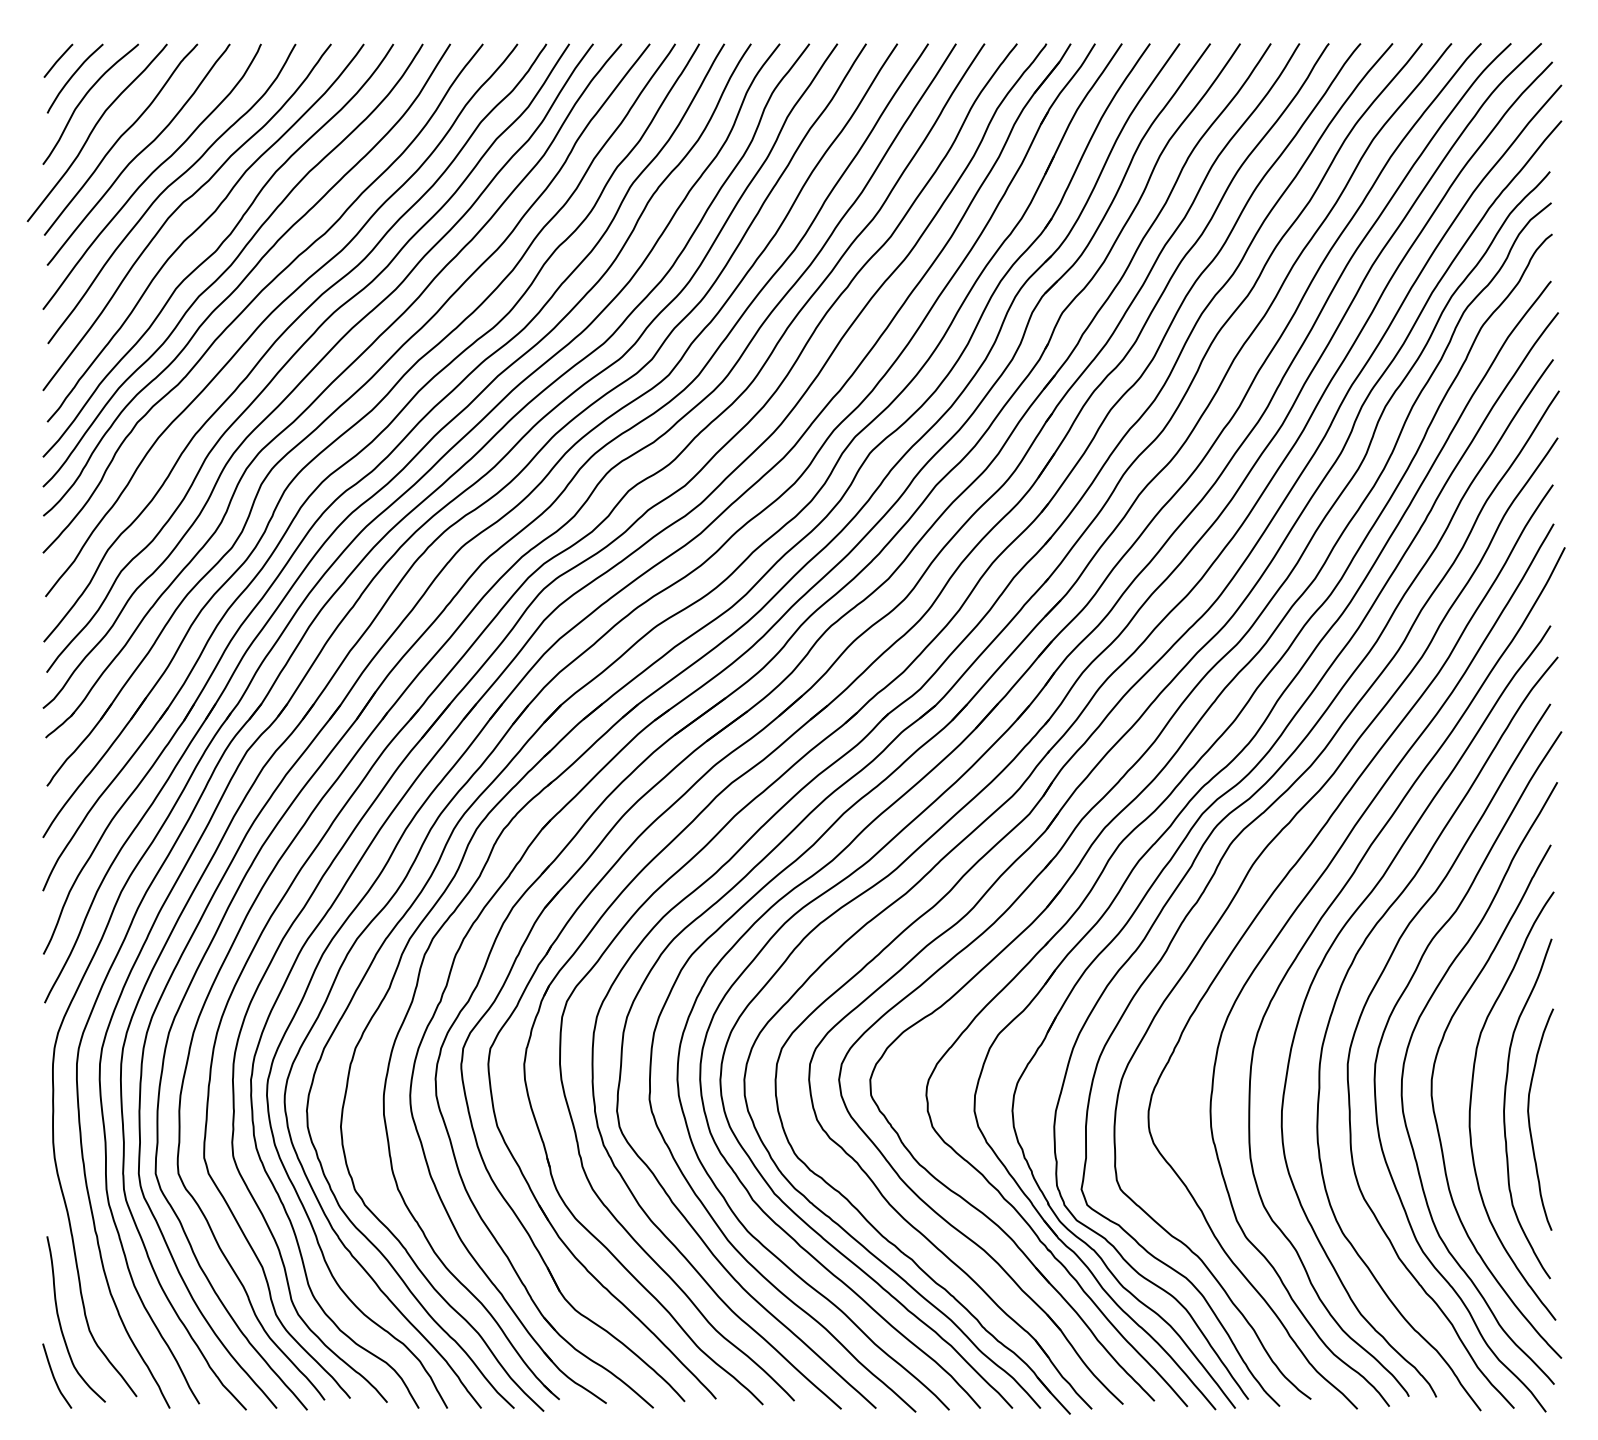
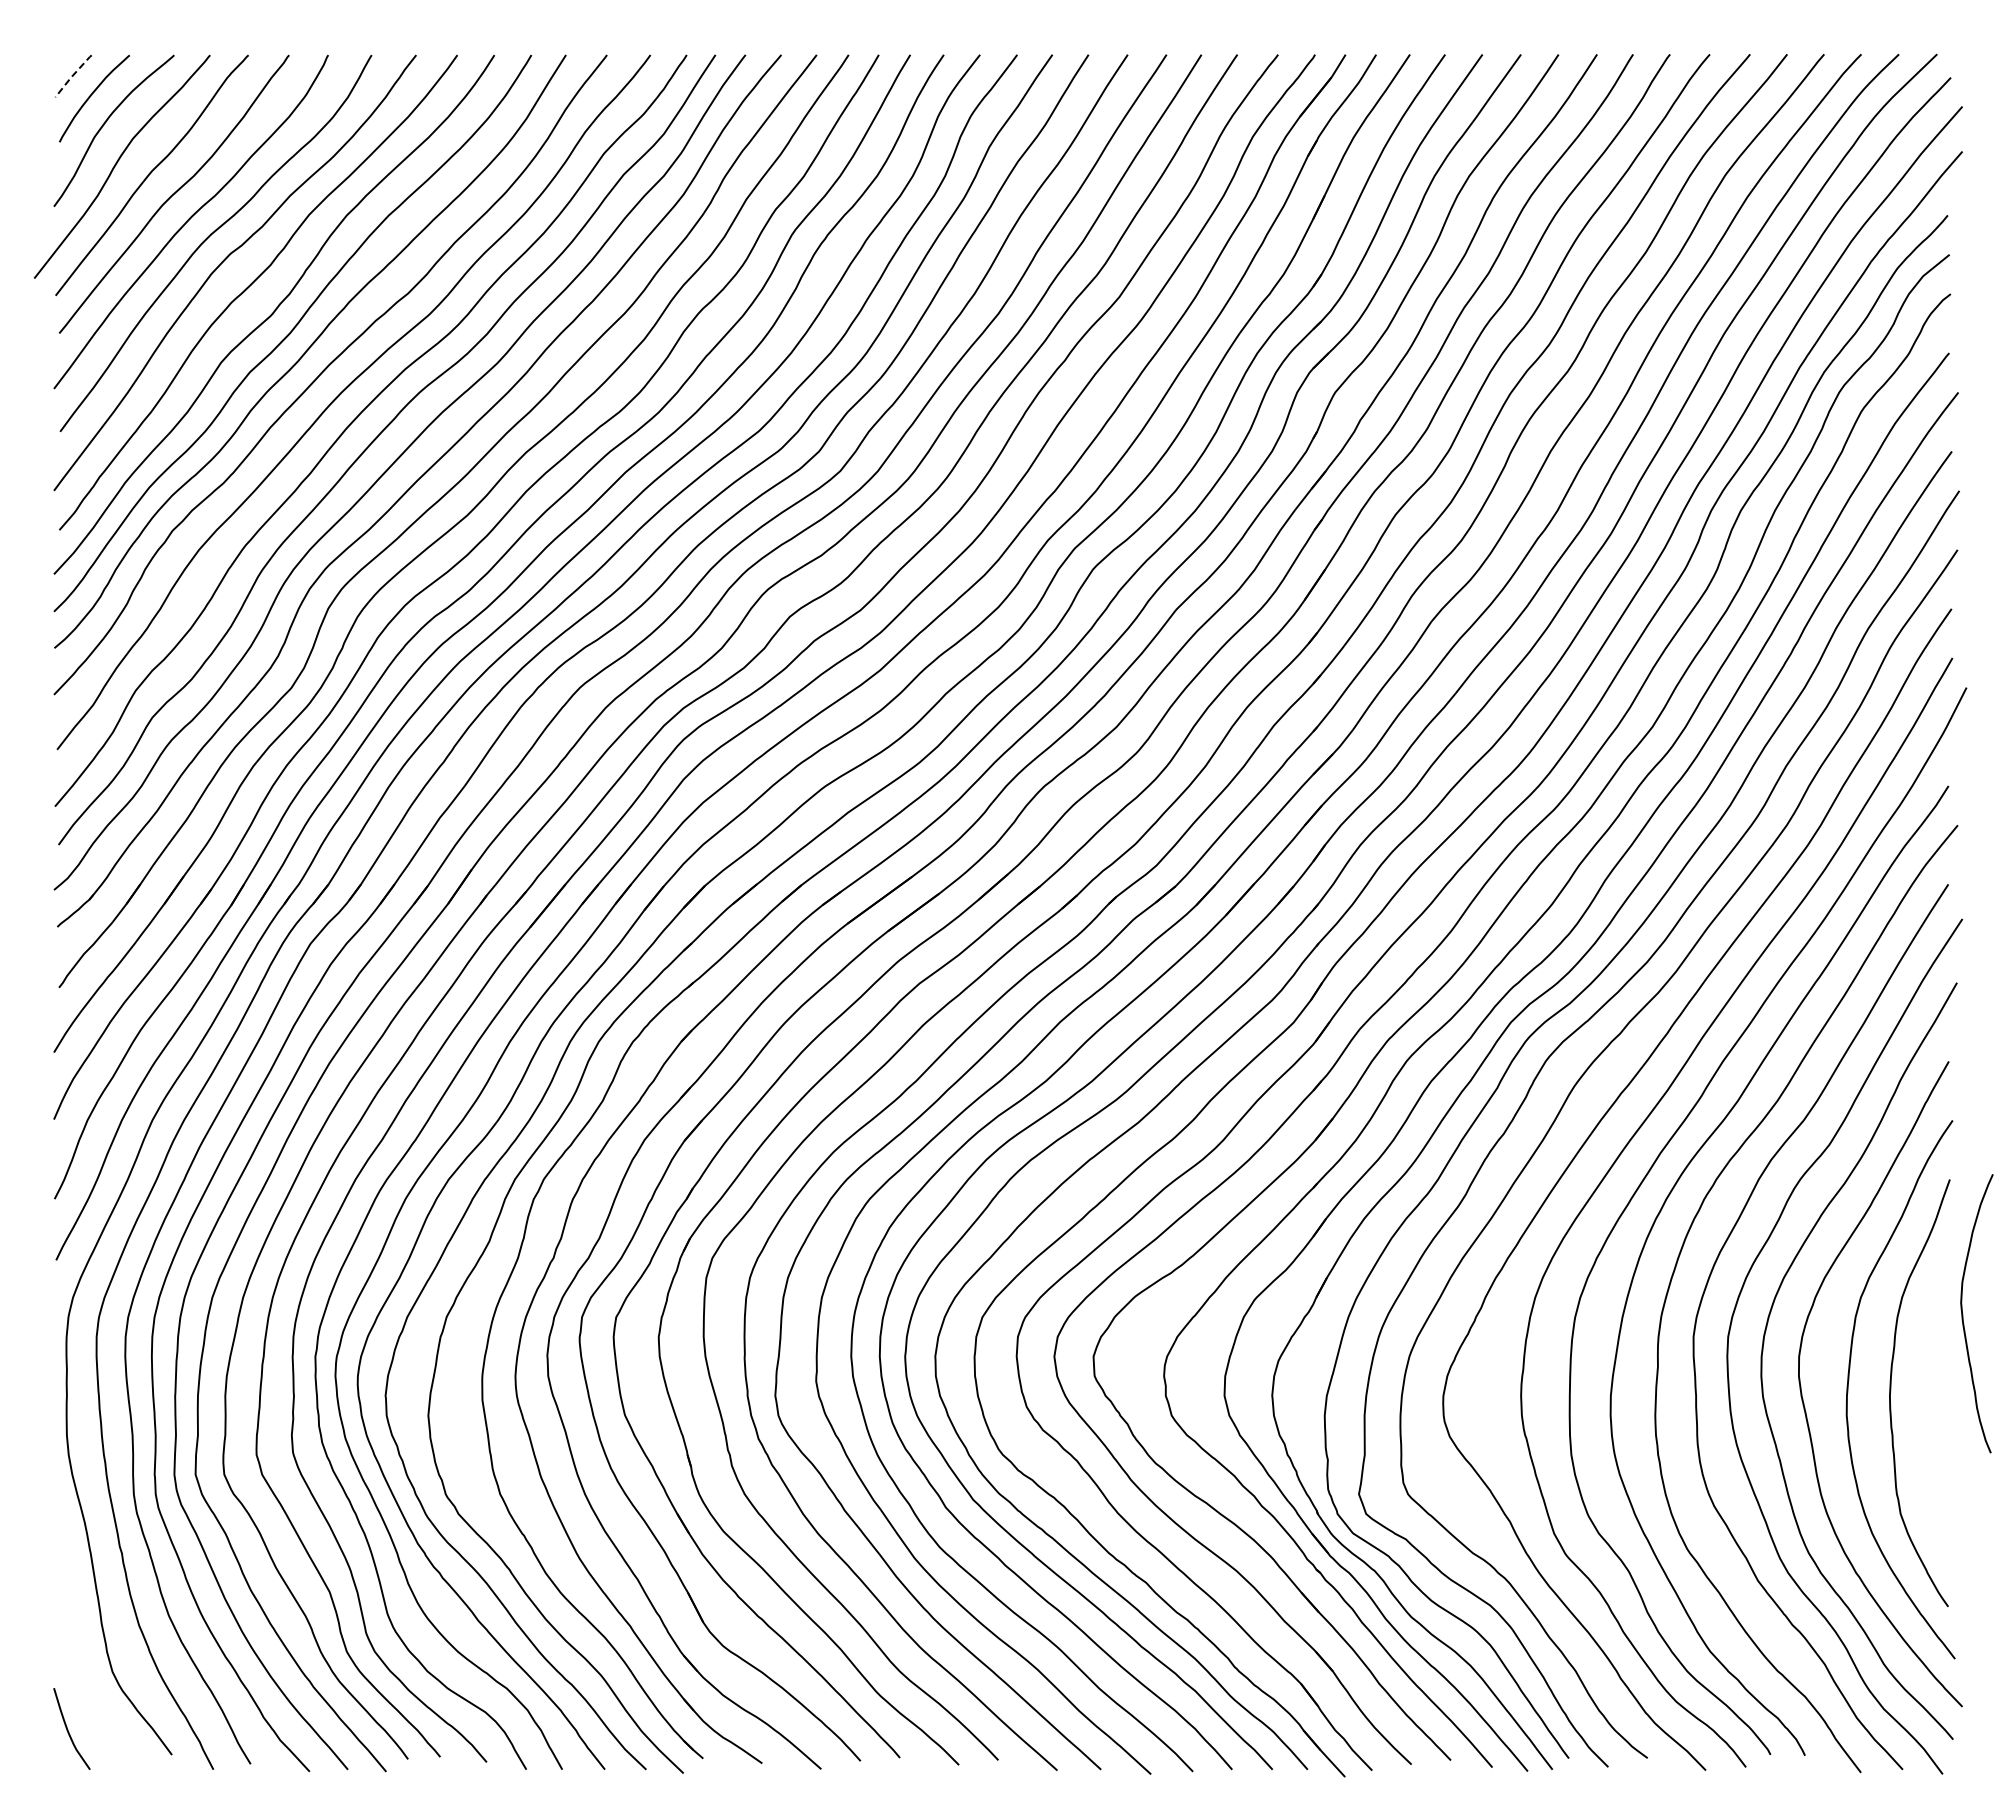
line: (57, 61) -> (72, 76), solid -> dashed
curve: (1529, 1120) -> (1963, 1314), moved
curve: (60, 1324) -> (76, 1663), removed

